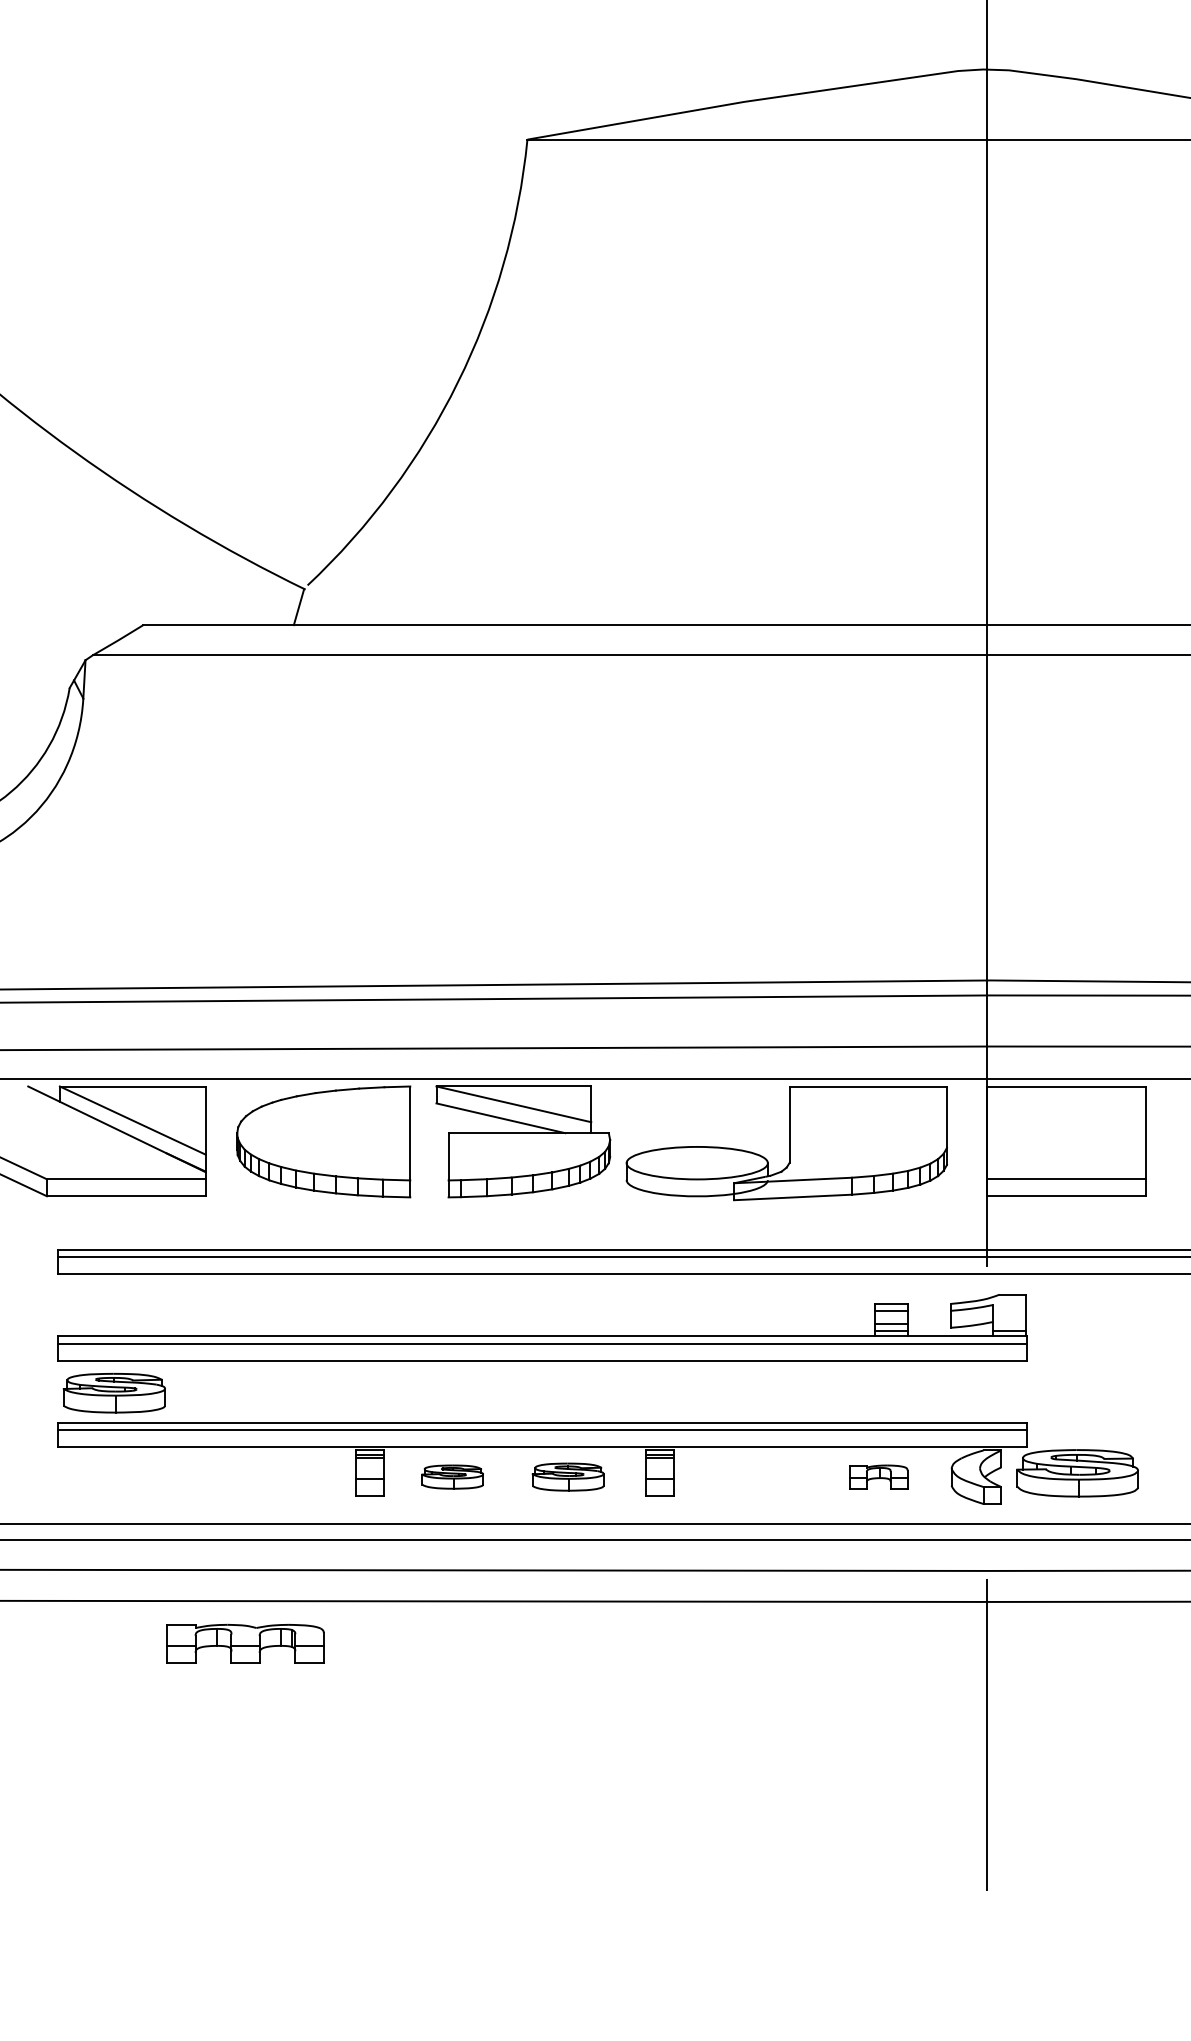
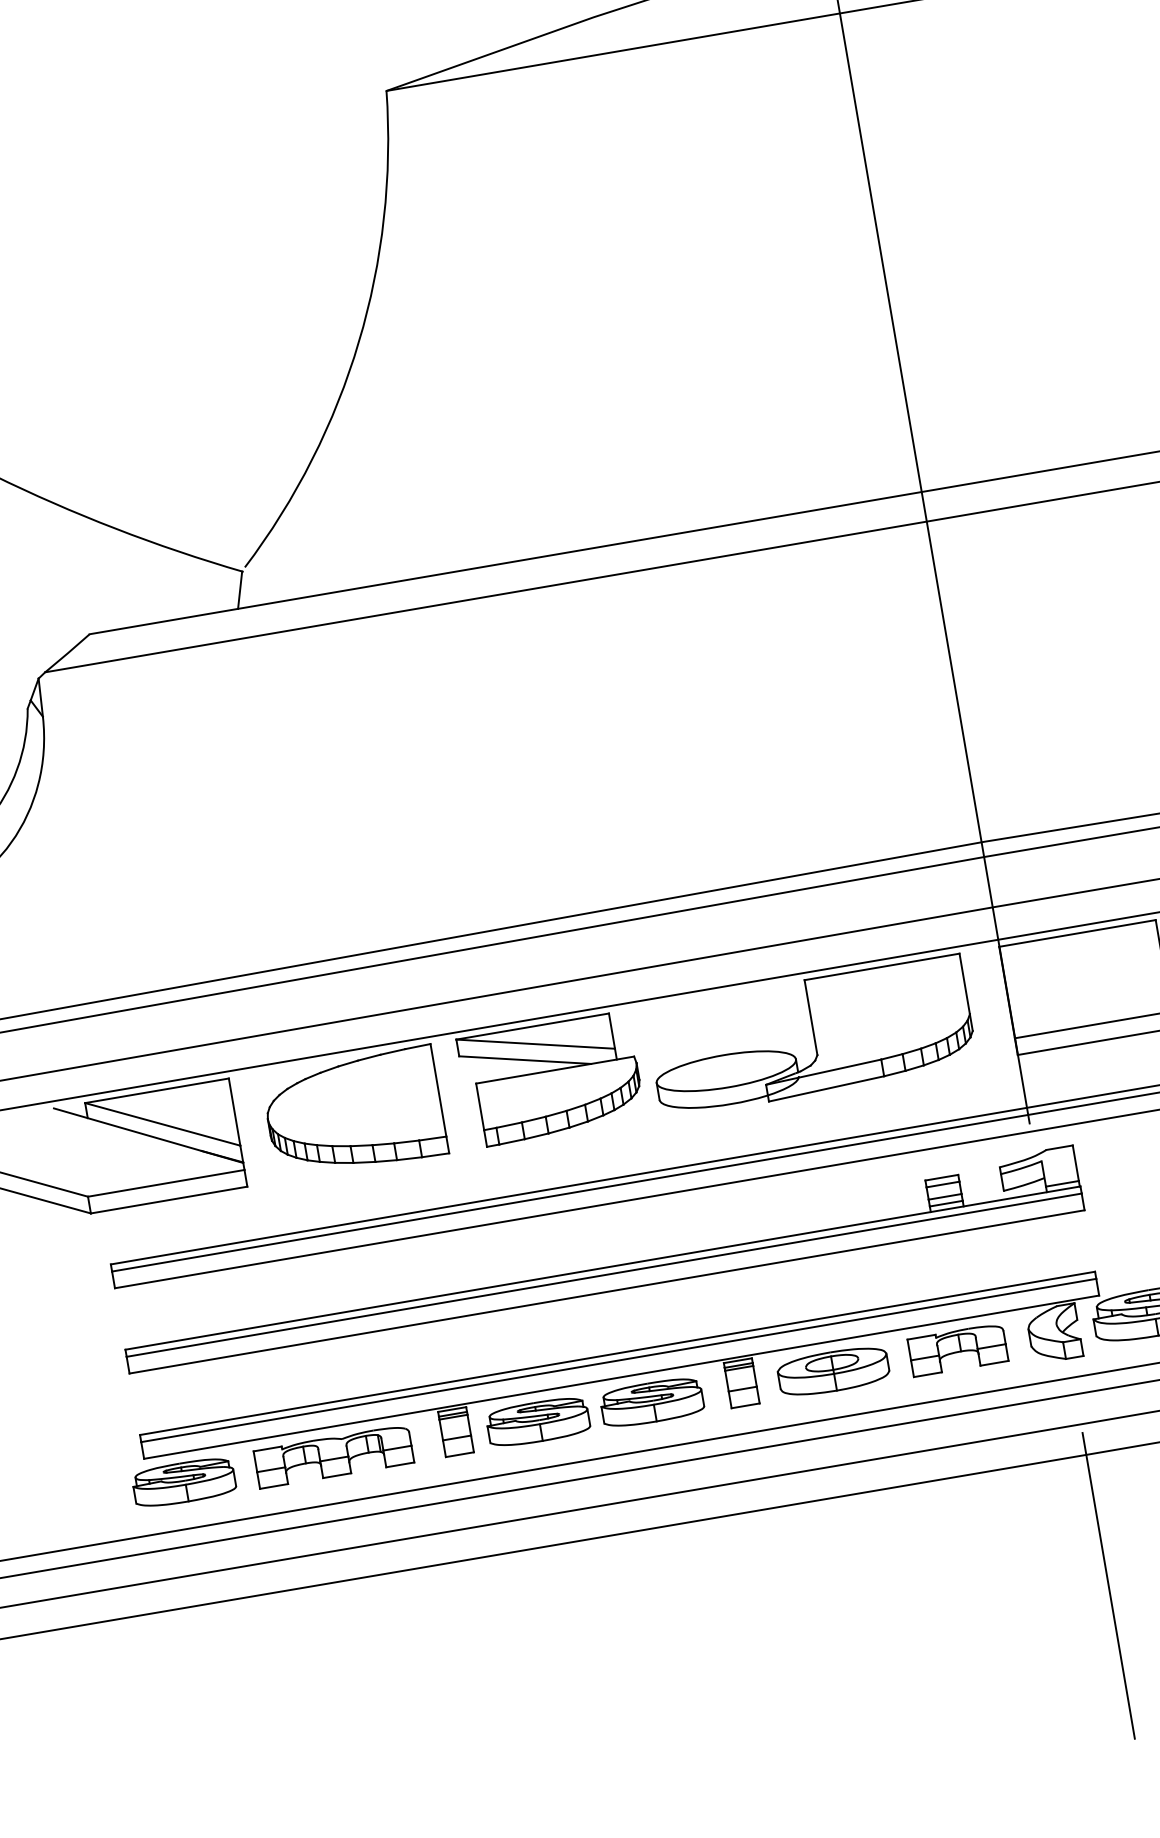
part: (113, 1392) -> (183, 1482), moved
part: (452, 1476) -> (537, 1421), size x1.67
part: (567, 1476) -> (651, 1401), size x1.43
part: (878, 1476) -> (957, 1349), size x1.67
part: (752, 1477) -> (833, 1371), added
part: (245, 1643) -> (333, 1456), moved

